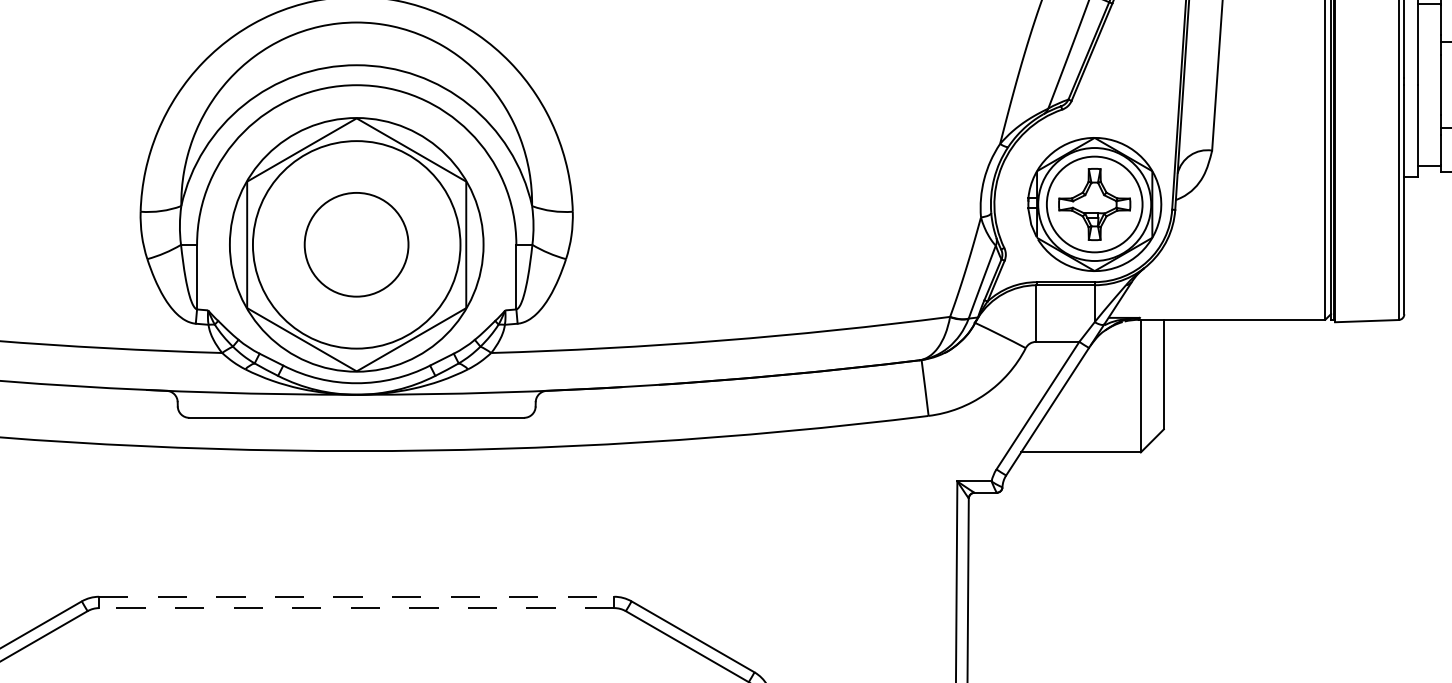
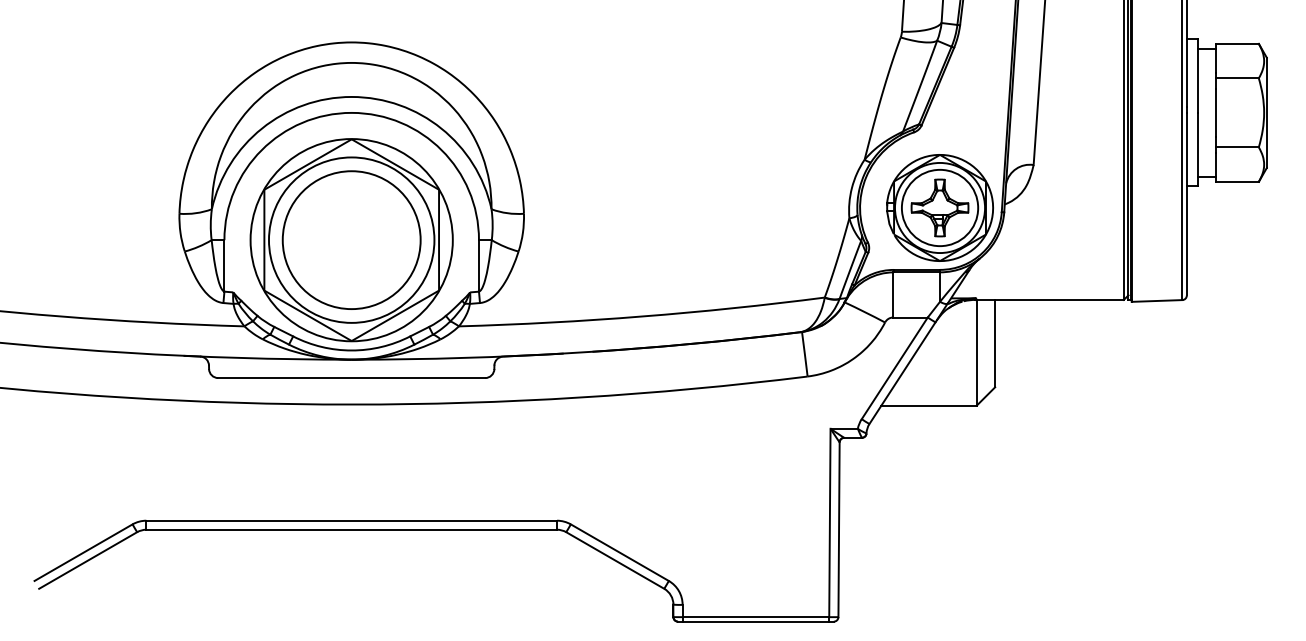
circle: (356, 244) -> (351, 239), size x1.67
line: (357, 596) -> (352, 520), dashed -> solid
line: (356, 607) -> (351, 529), dashed -> solid

